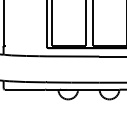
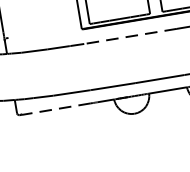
line: (72, 56) -> (129, 36), solid -> dashed
line: (25, 89) -> (56, 108), solid -> dashed

